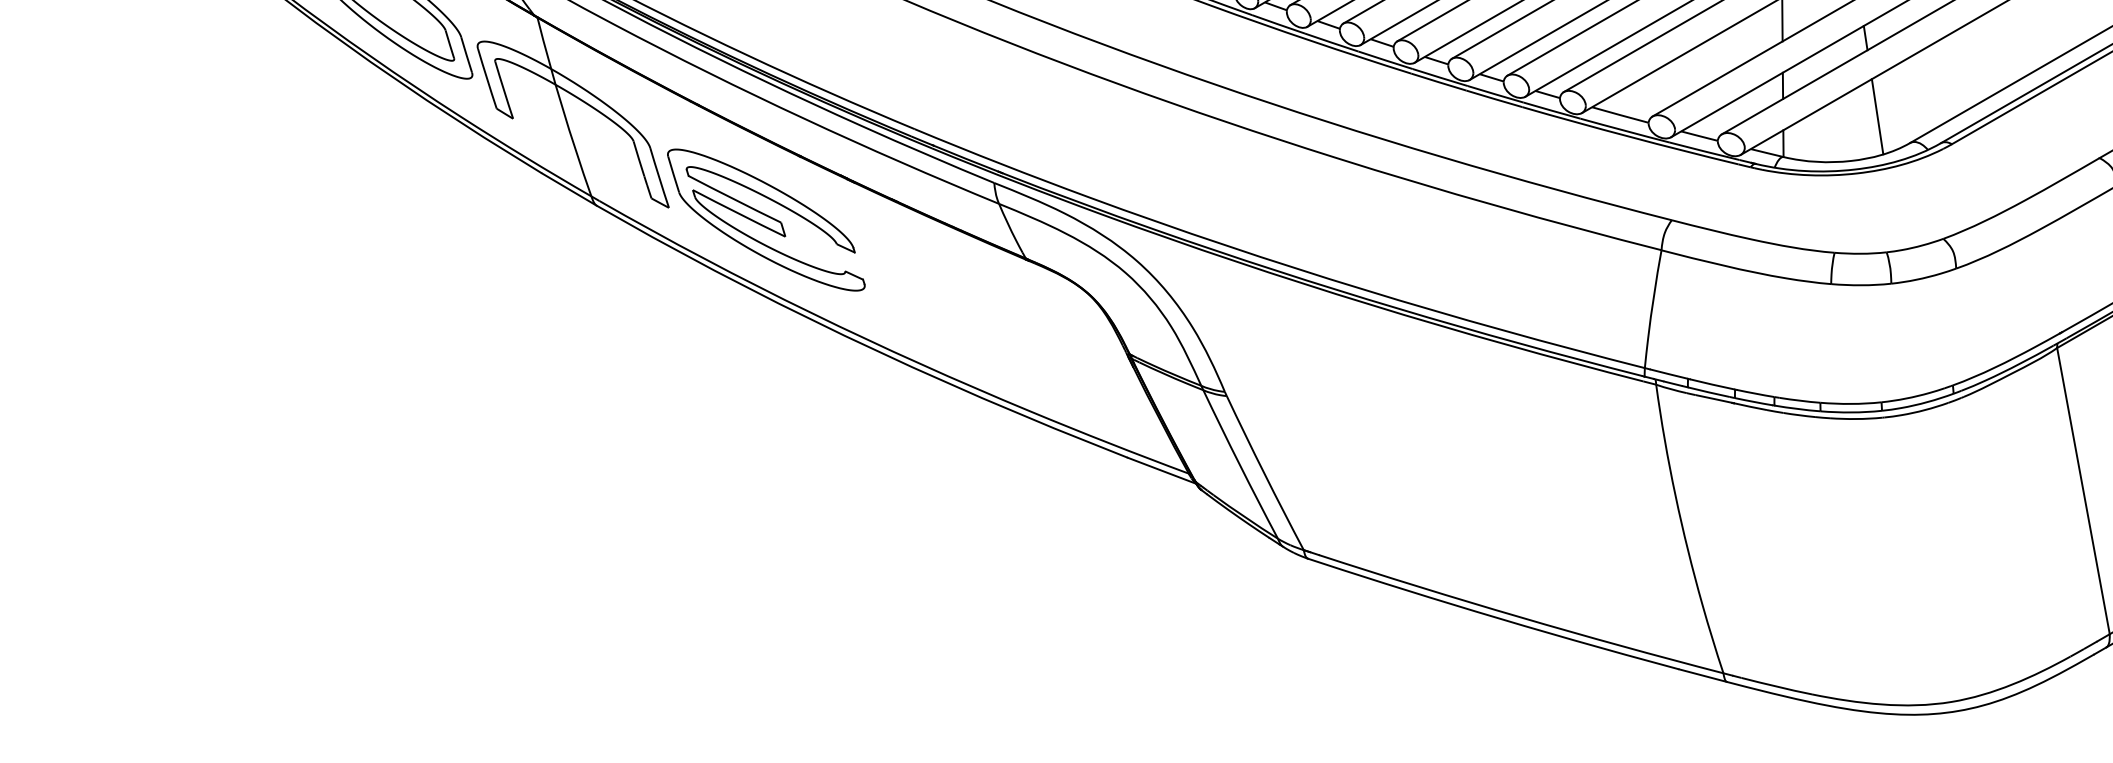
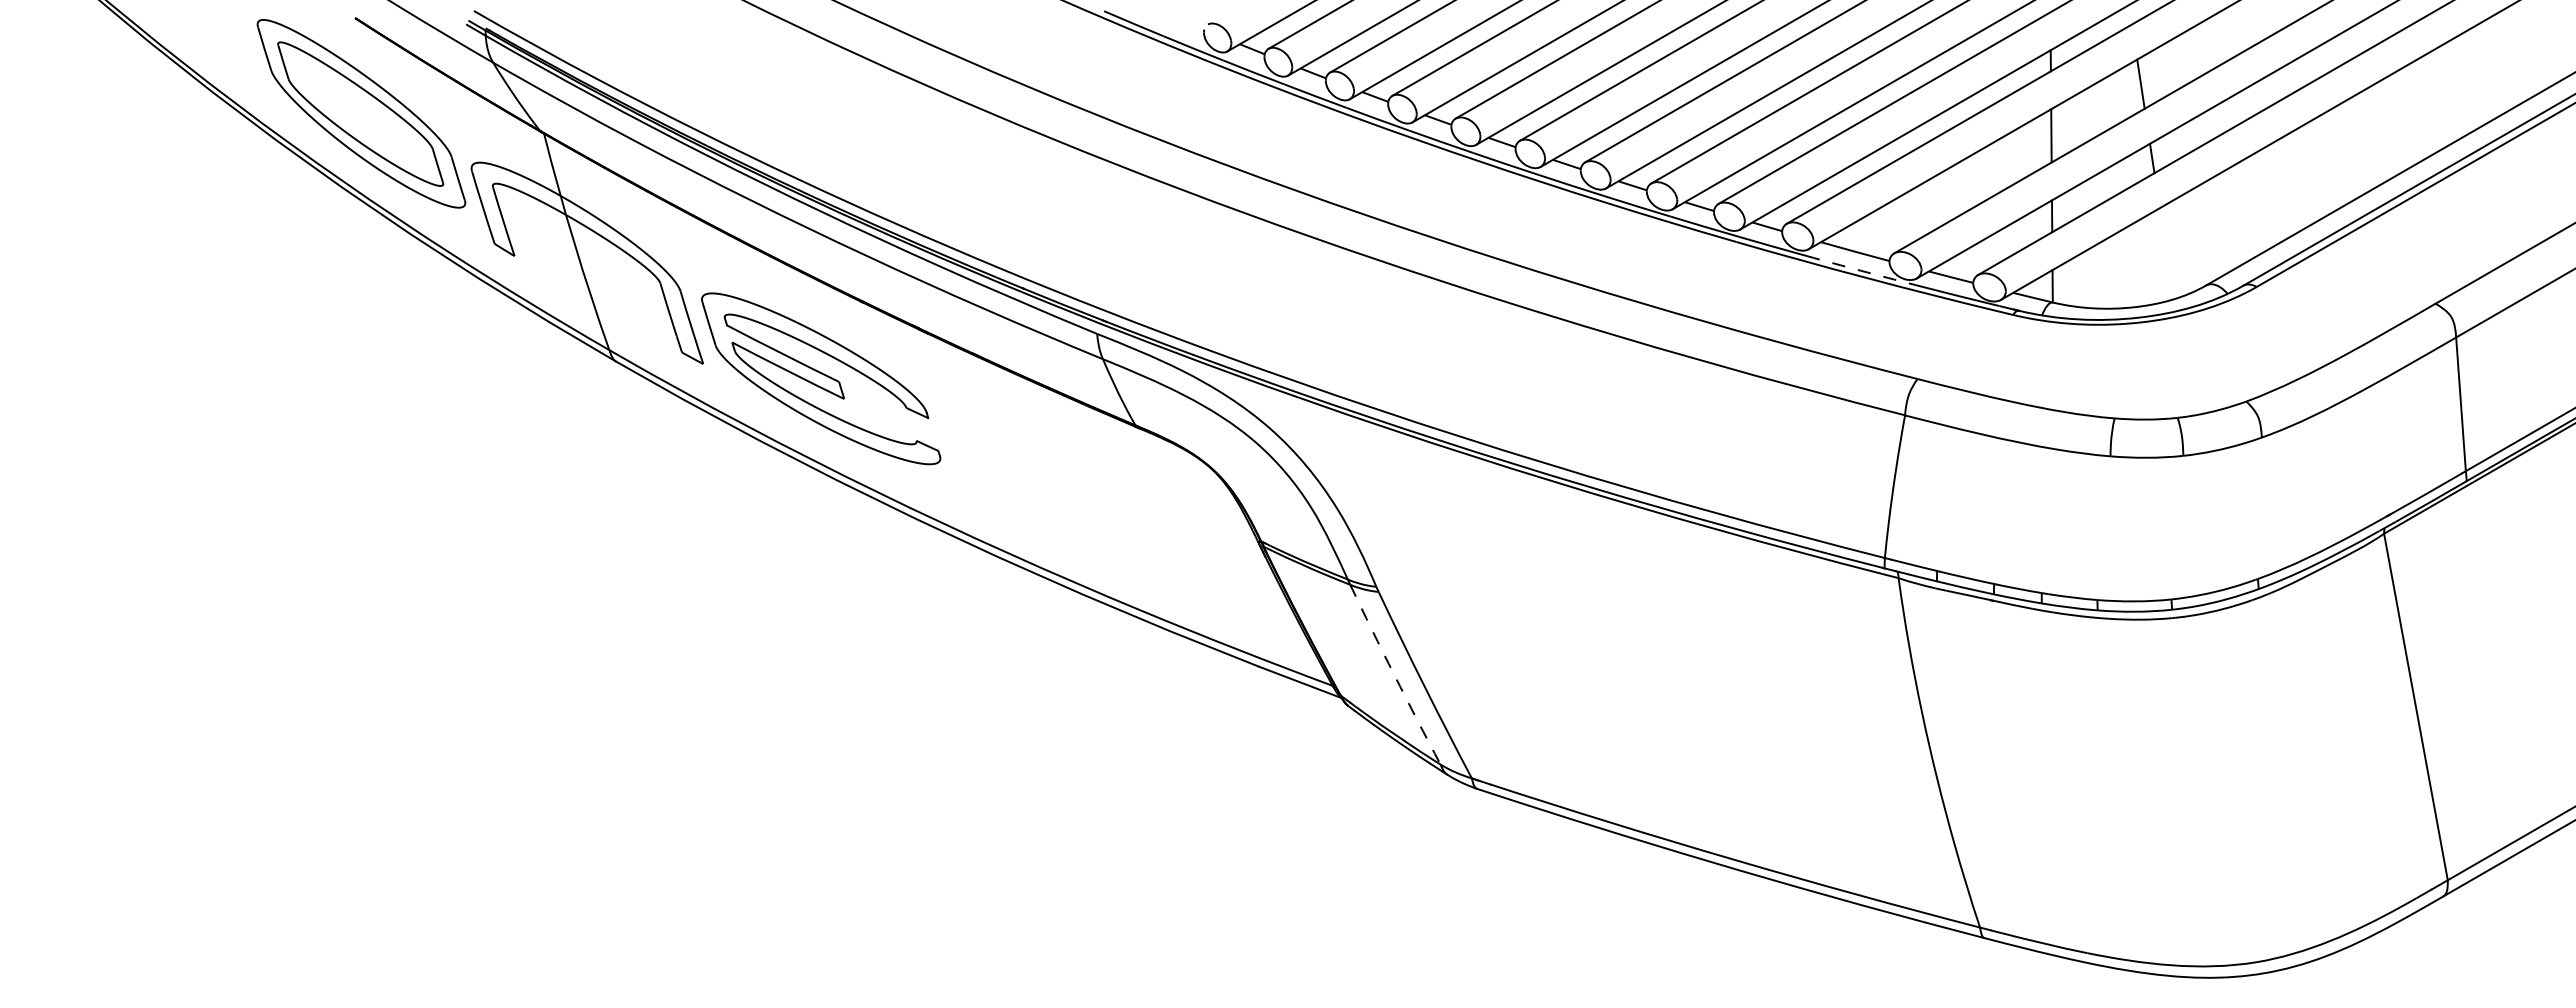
line: (1877, 116) -> (2166, 253), removed
arc: (1624, 130) -> (1860, 270), solid -> dashed
arc: (1239, 465) -> (1394, 675), solid -> dashed

